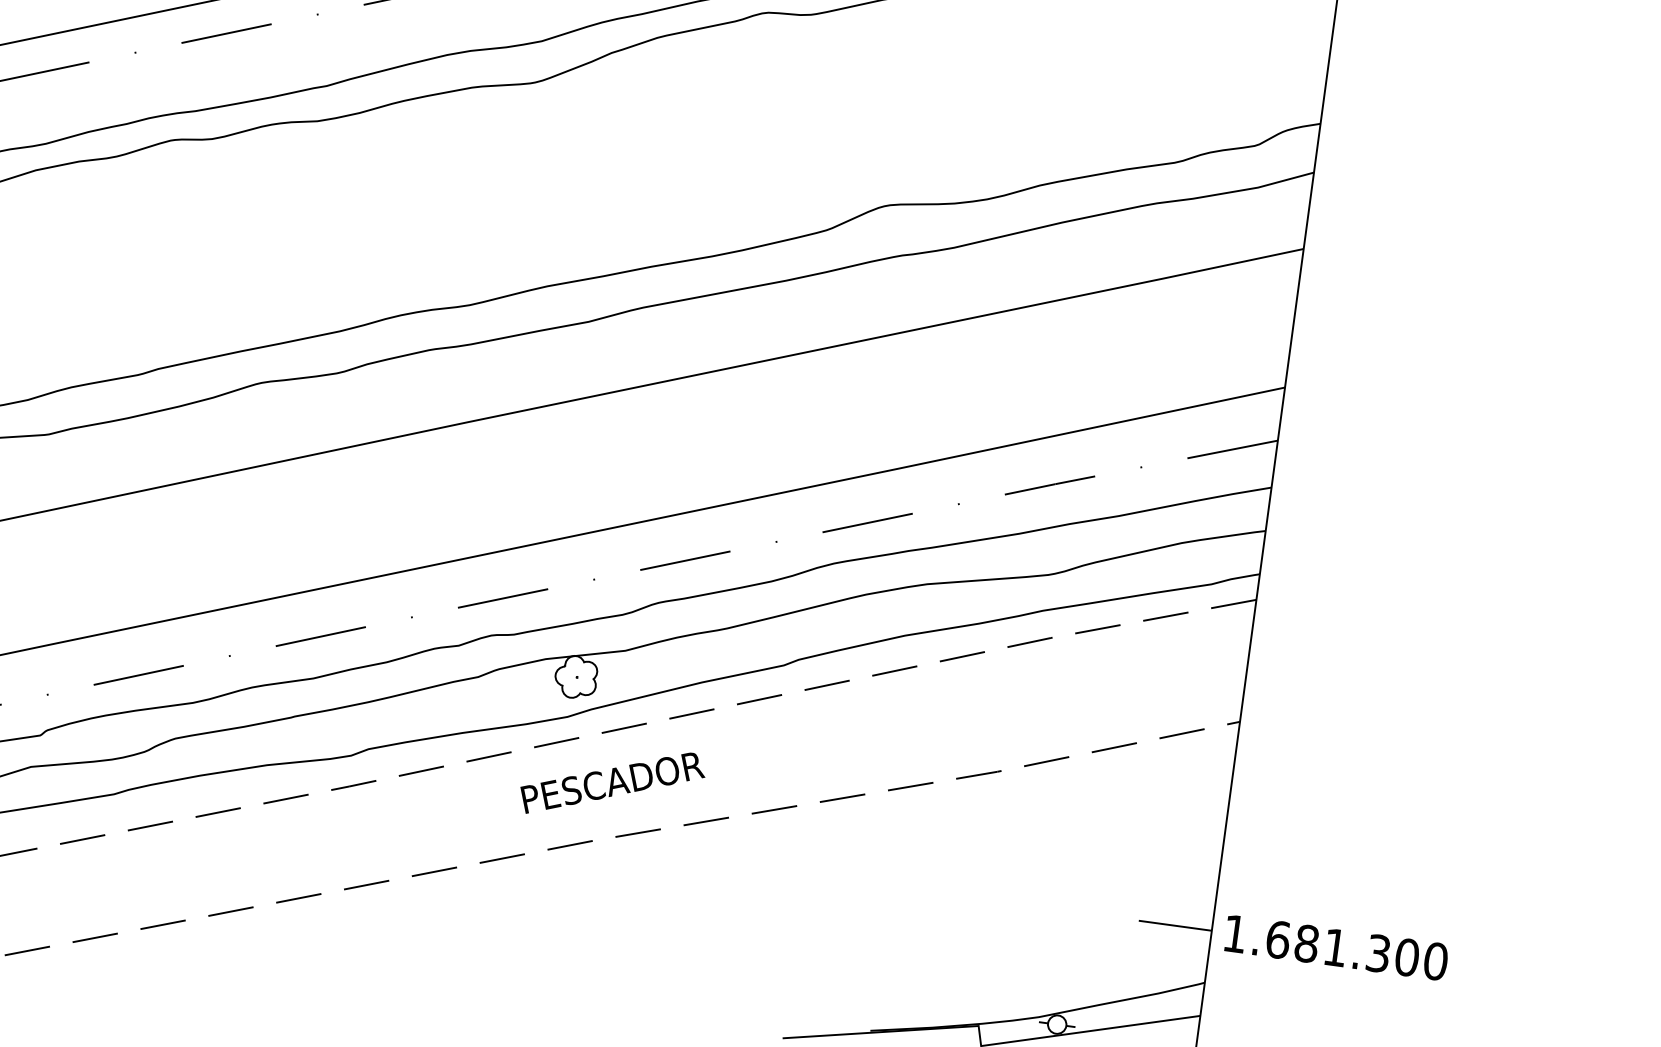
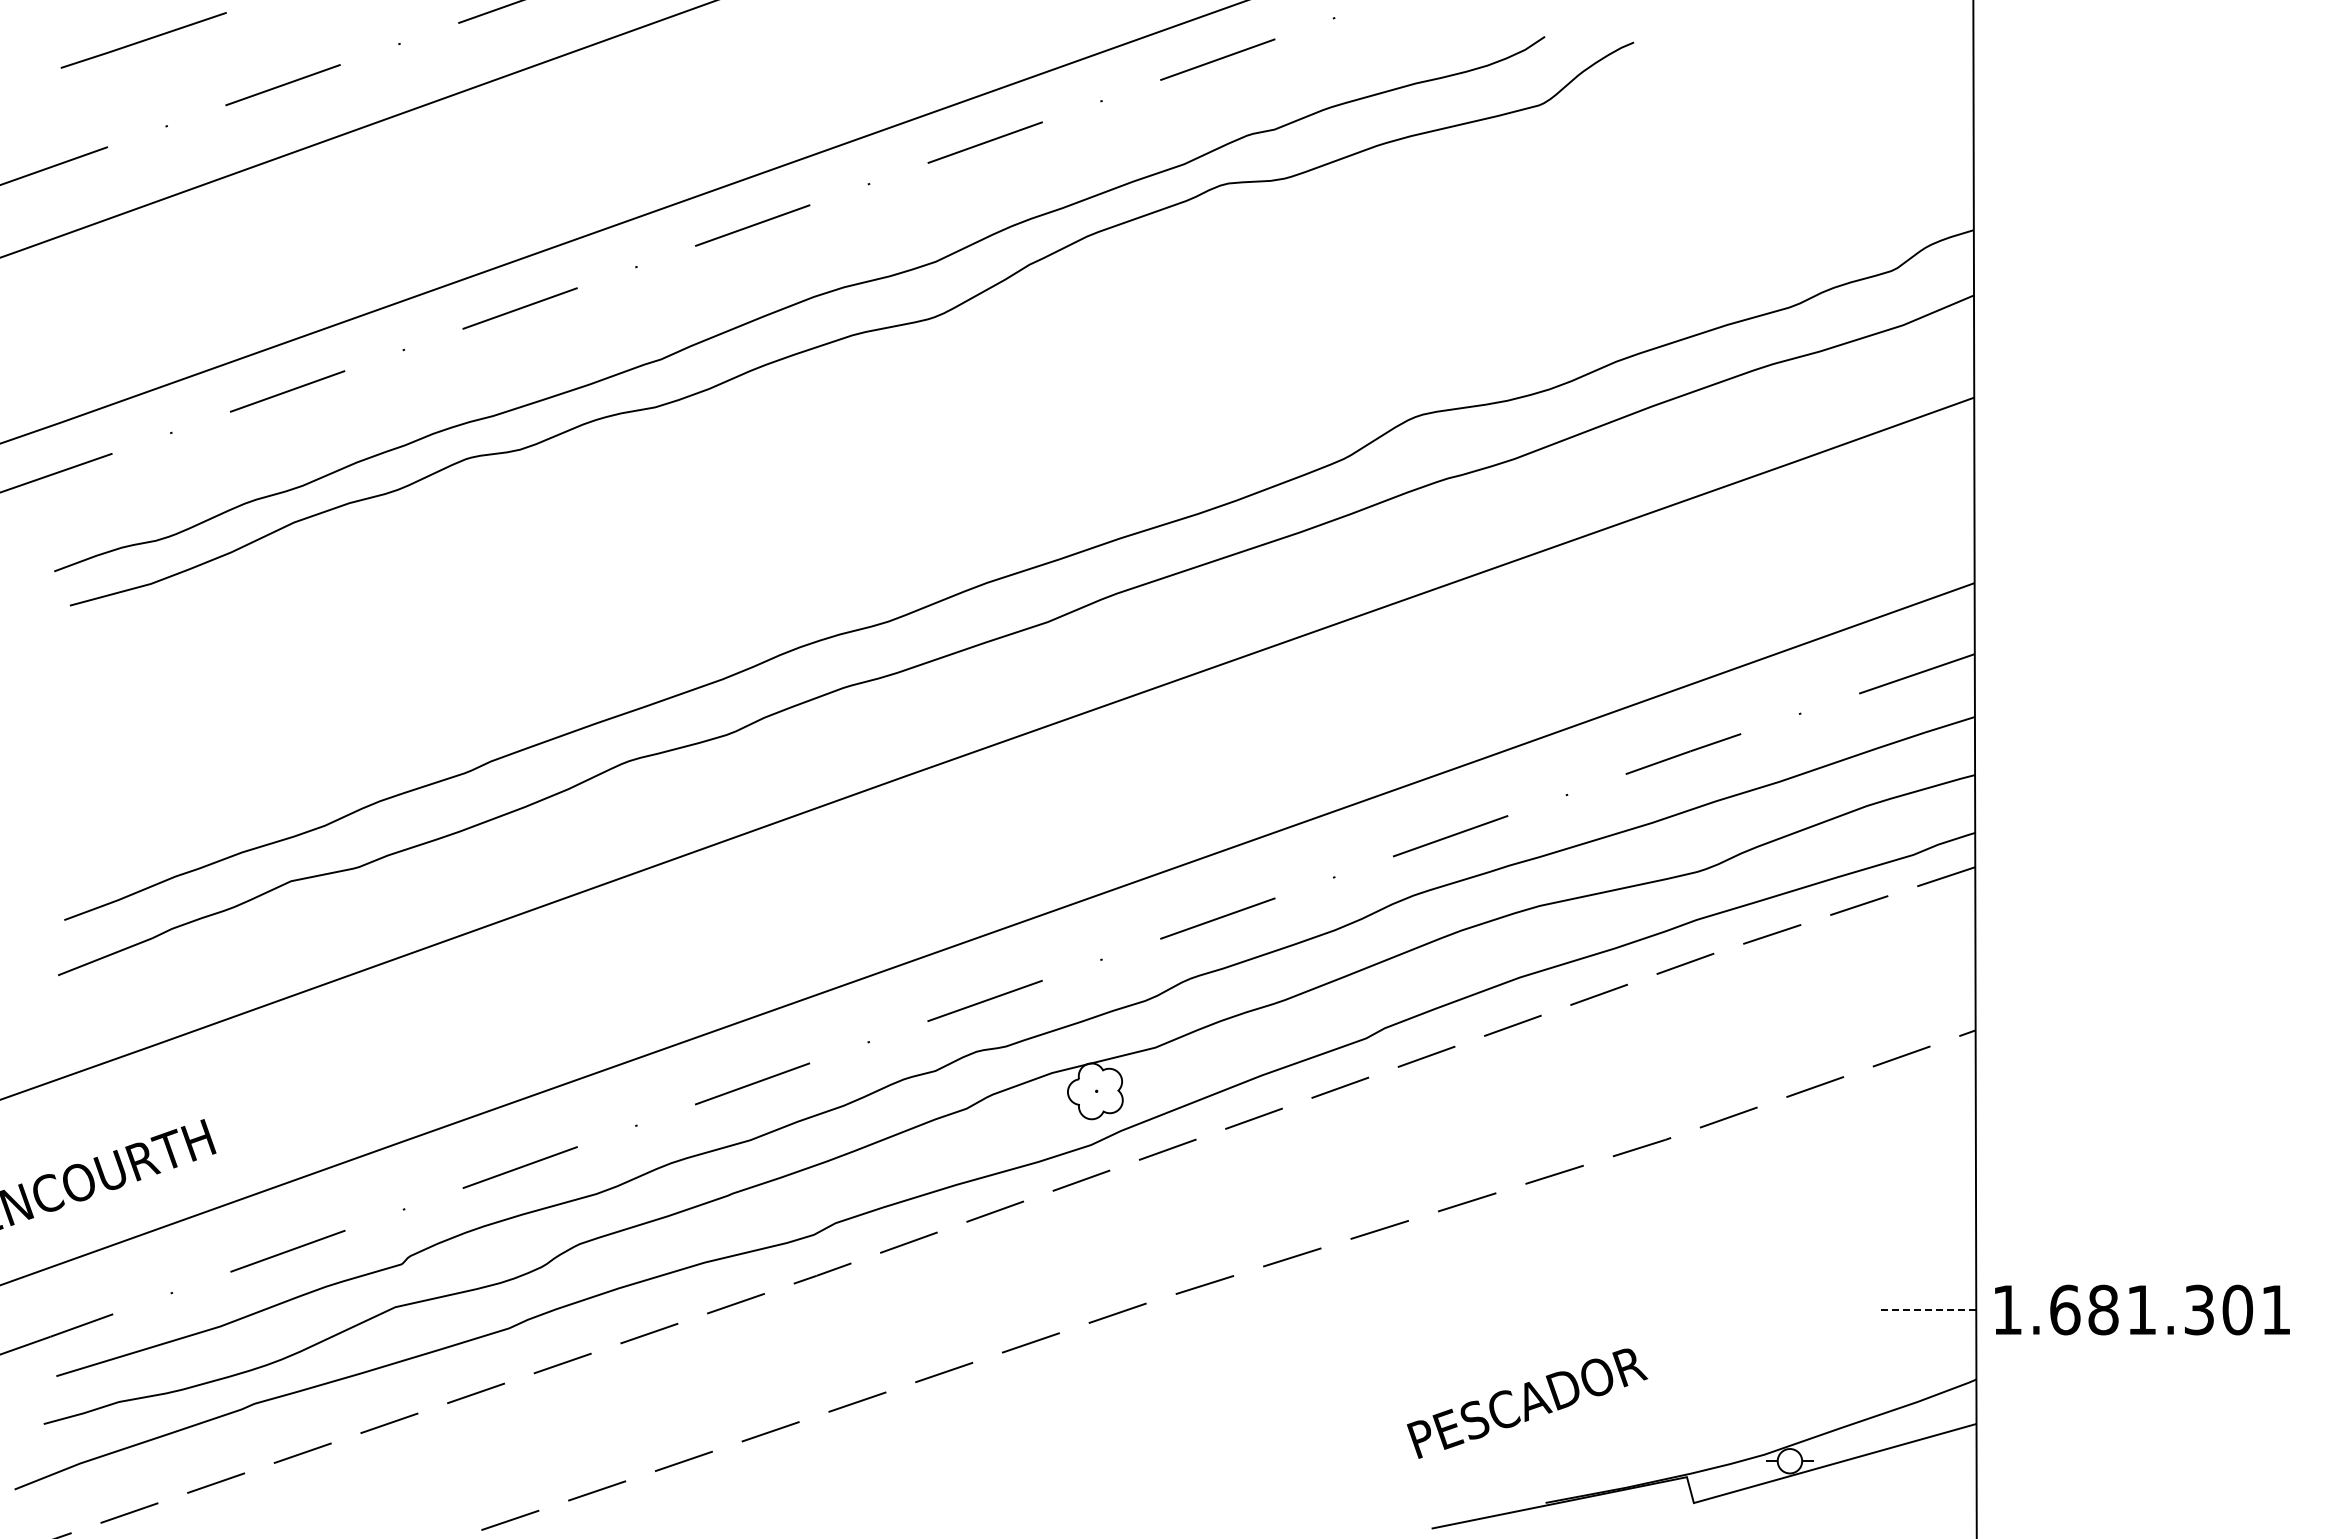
text: (612, 783) -> (1527, 1403), moved
line: (1175, 926) -> (1927, 1310), solid -> dashed
text: (1436, 961) -> (2276, 1309), 1.681.300 -> 1.681.301

